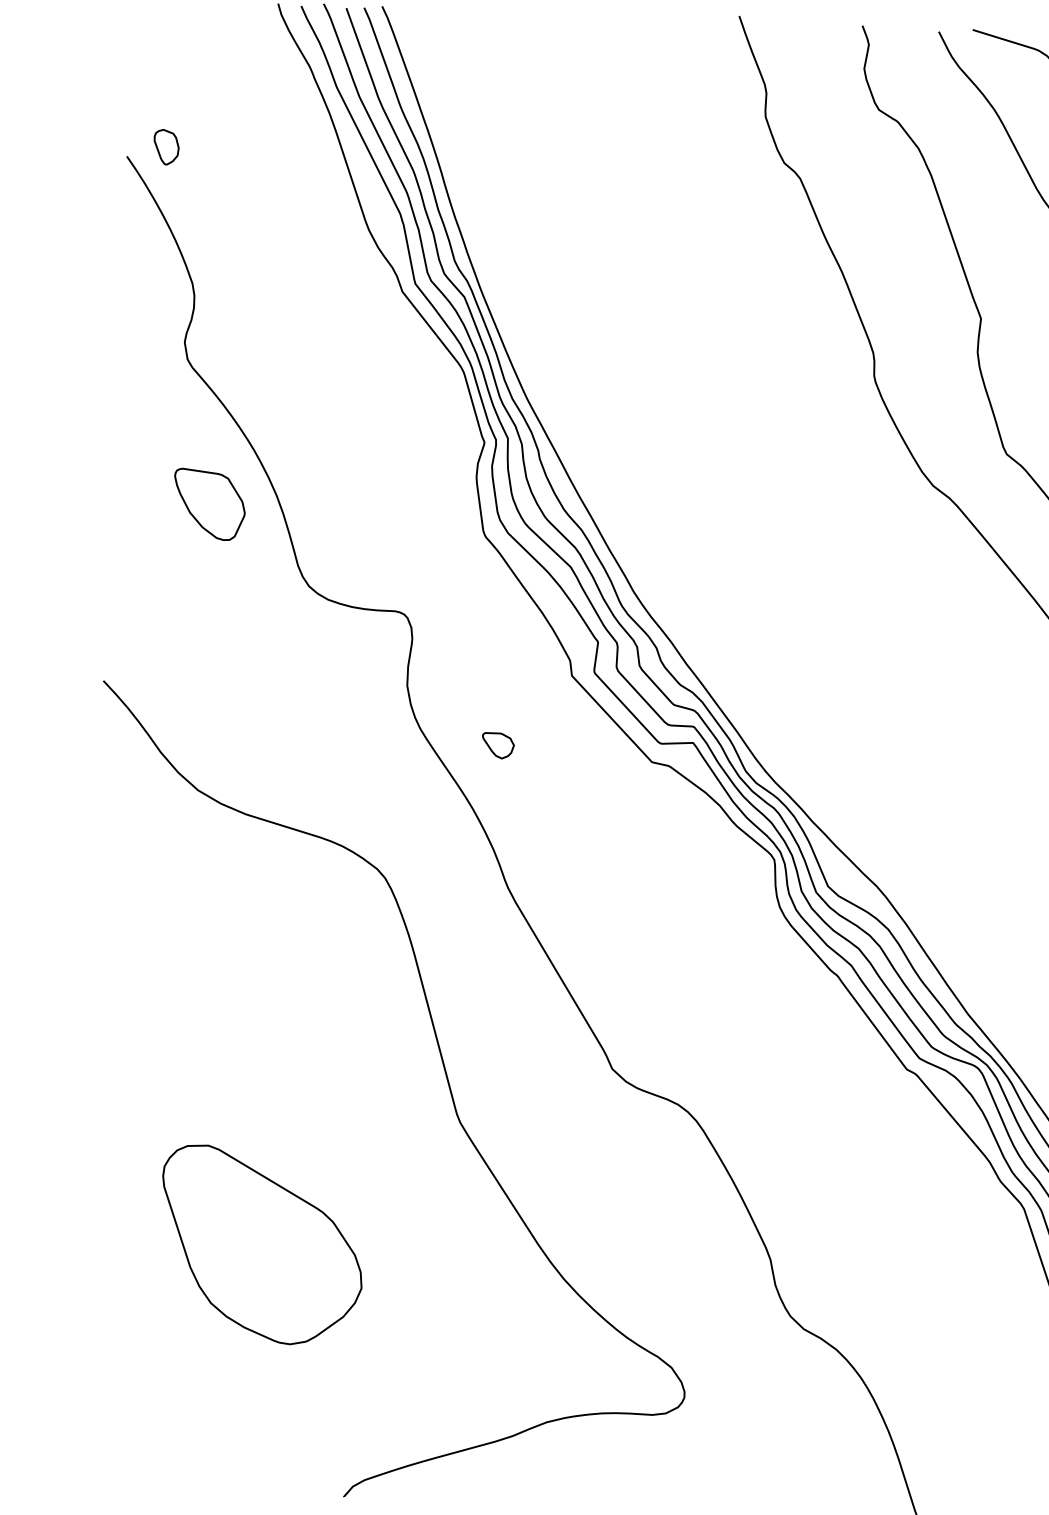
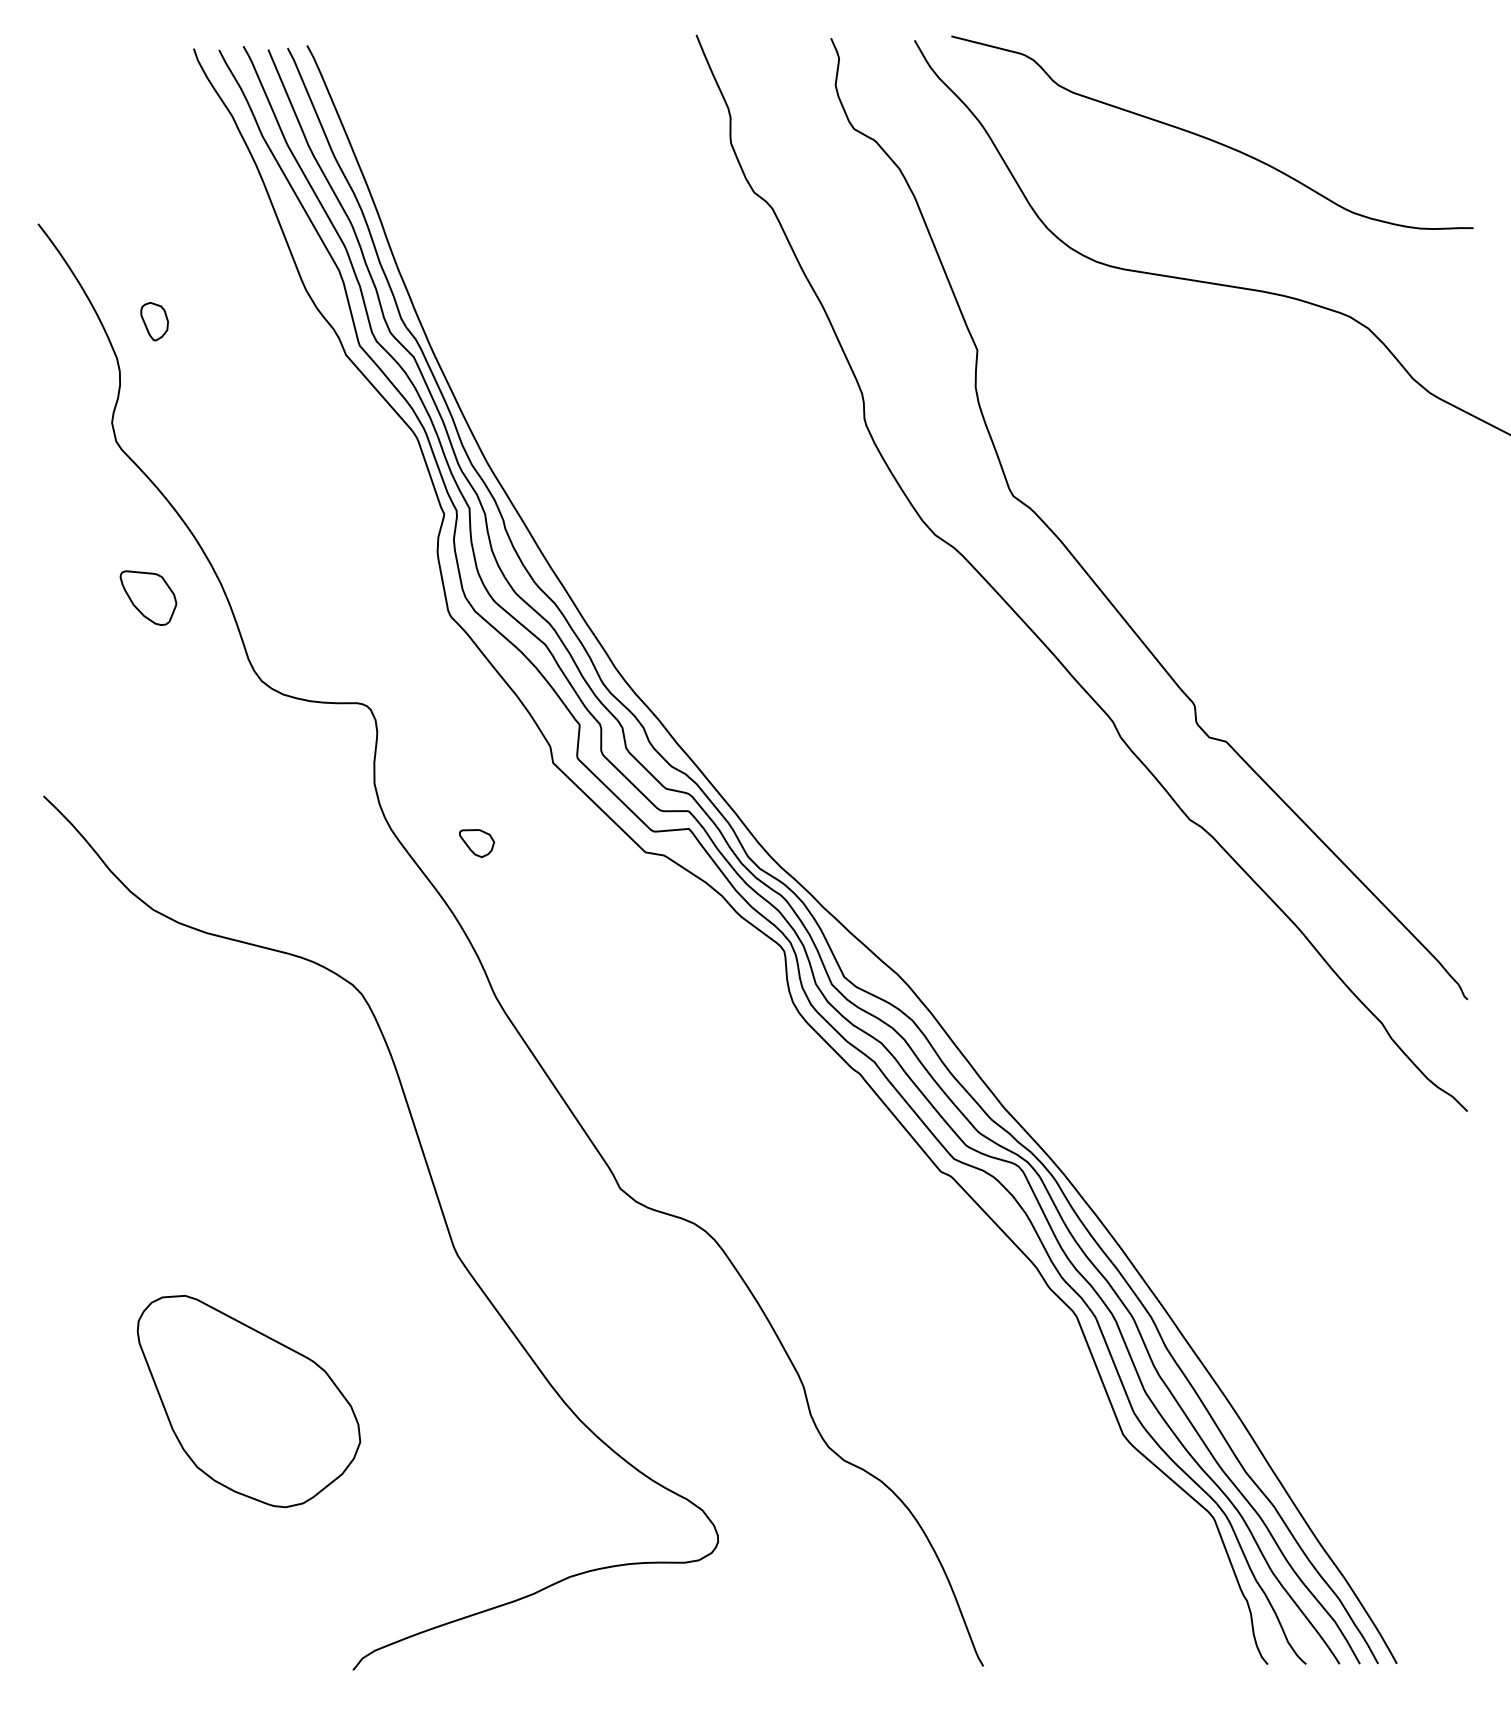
part: (166, 147) -> (154, 321), moved
part: (209, 504) -> (148, 597), size x0.71

